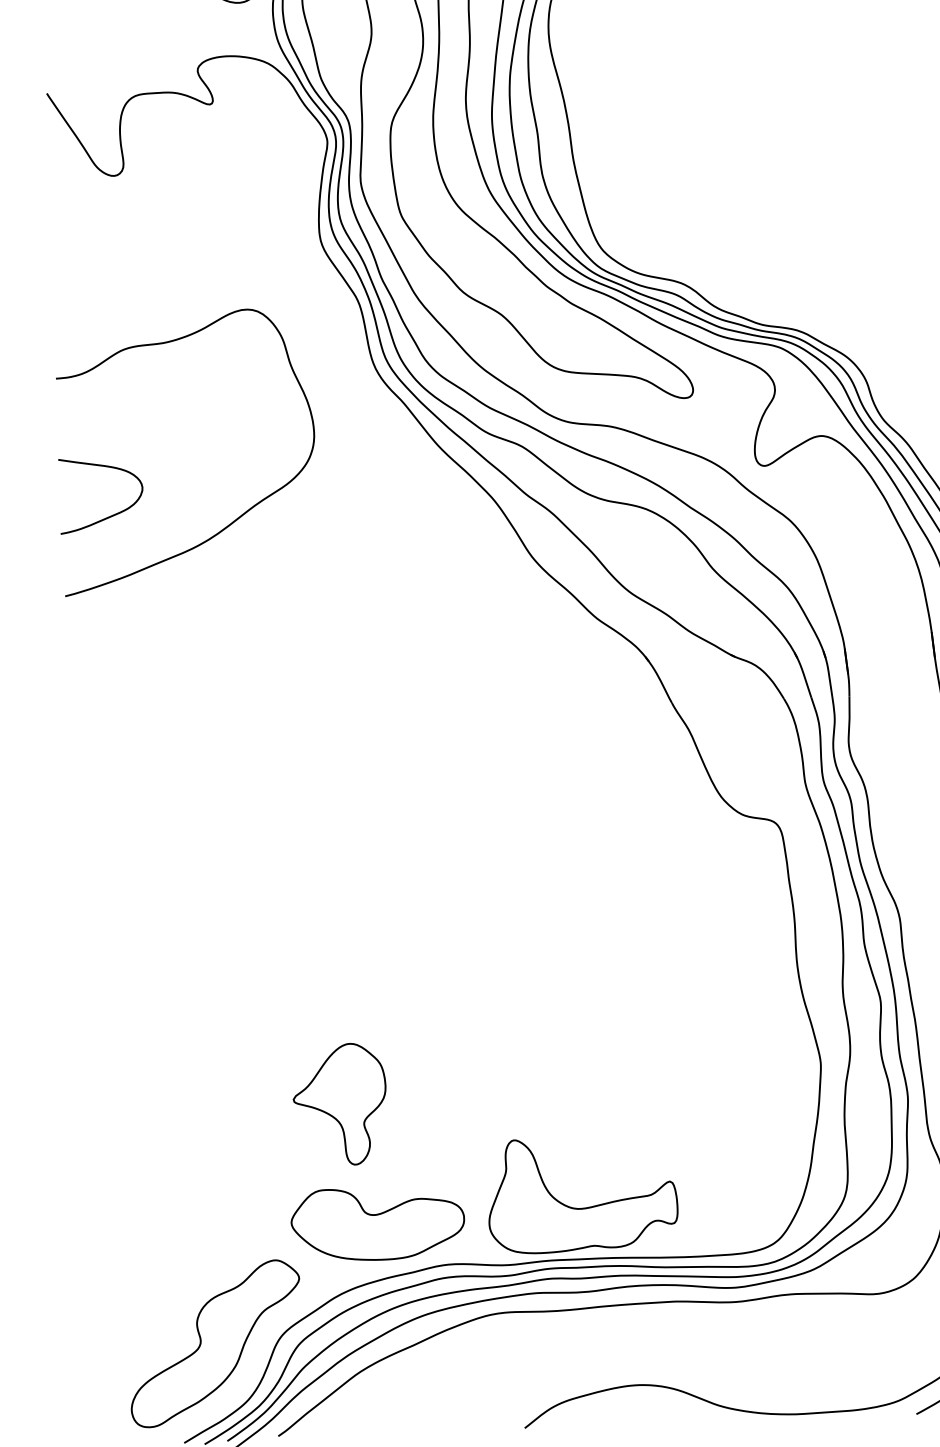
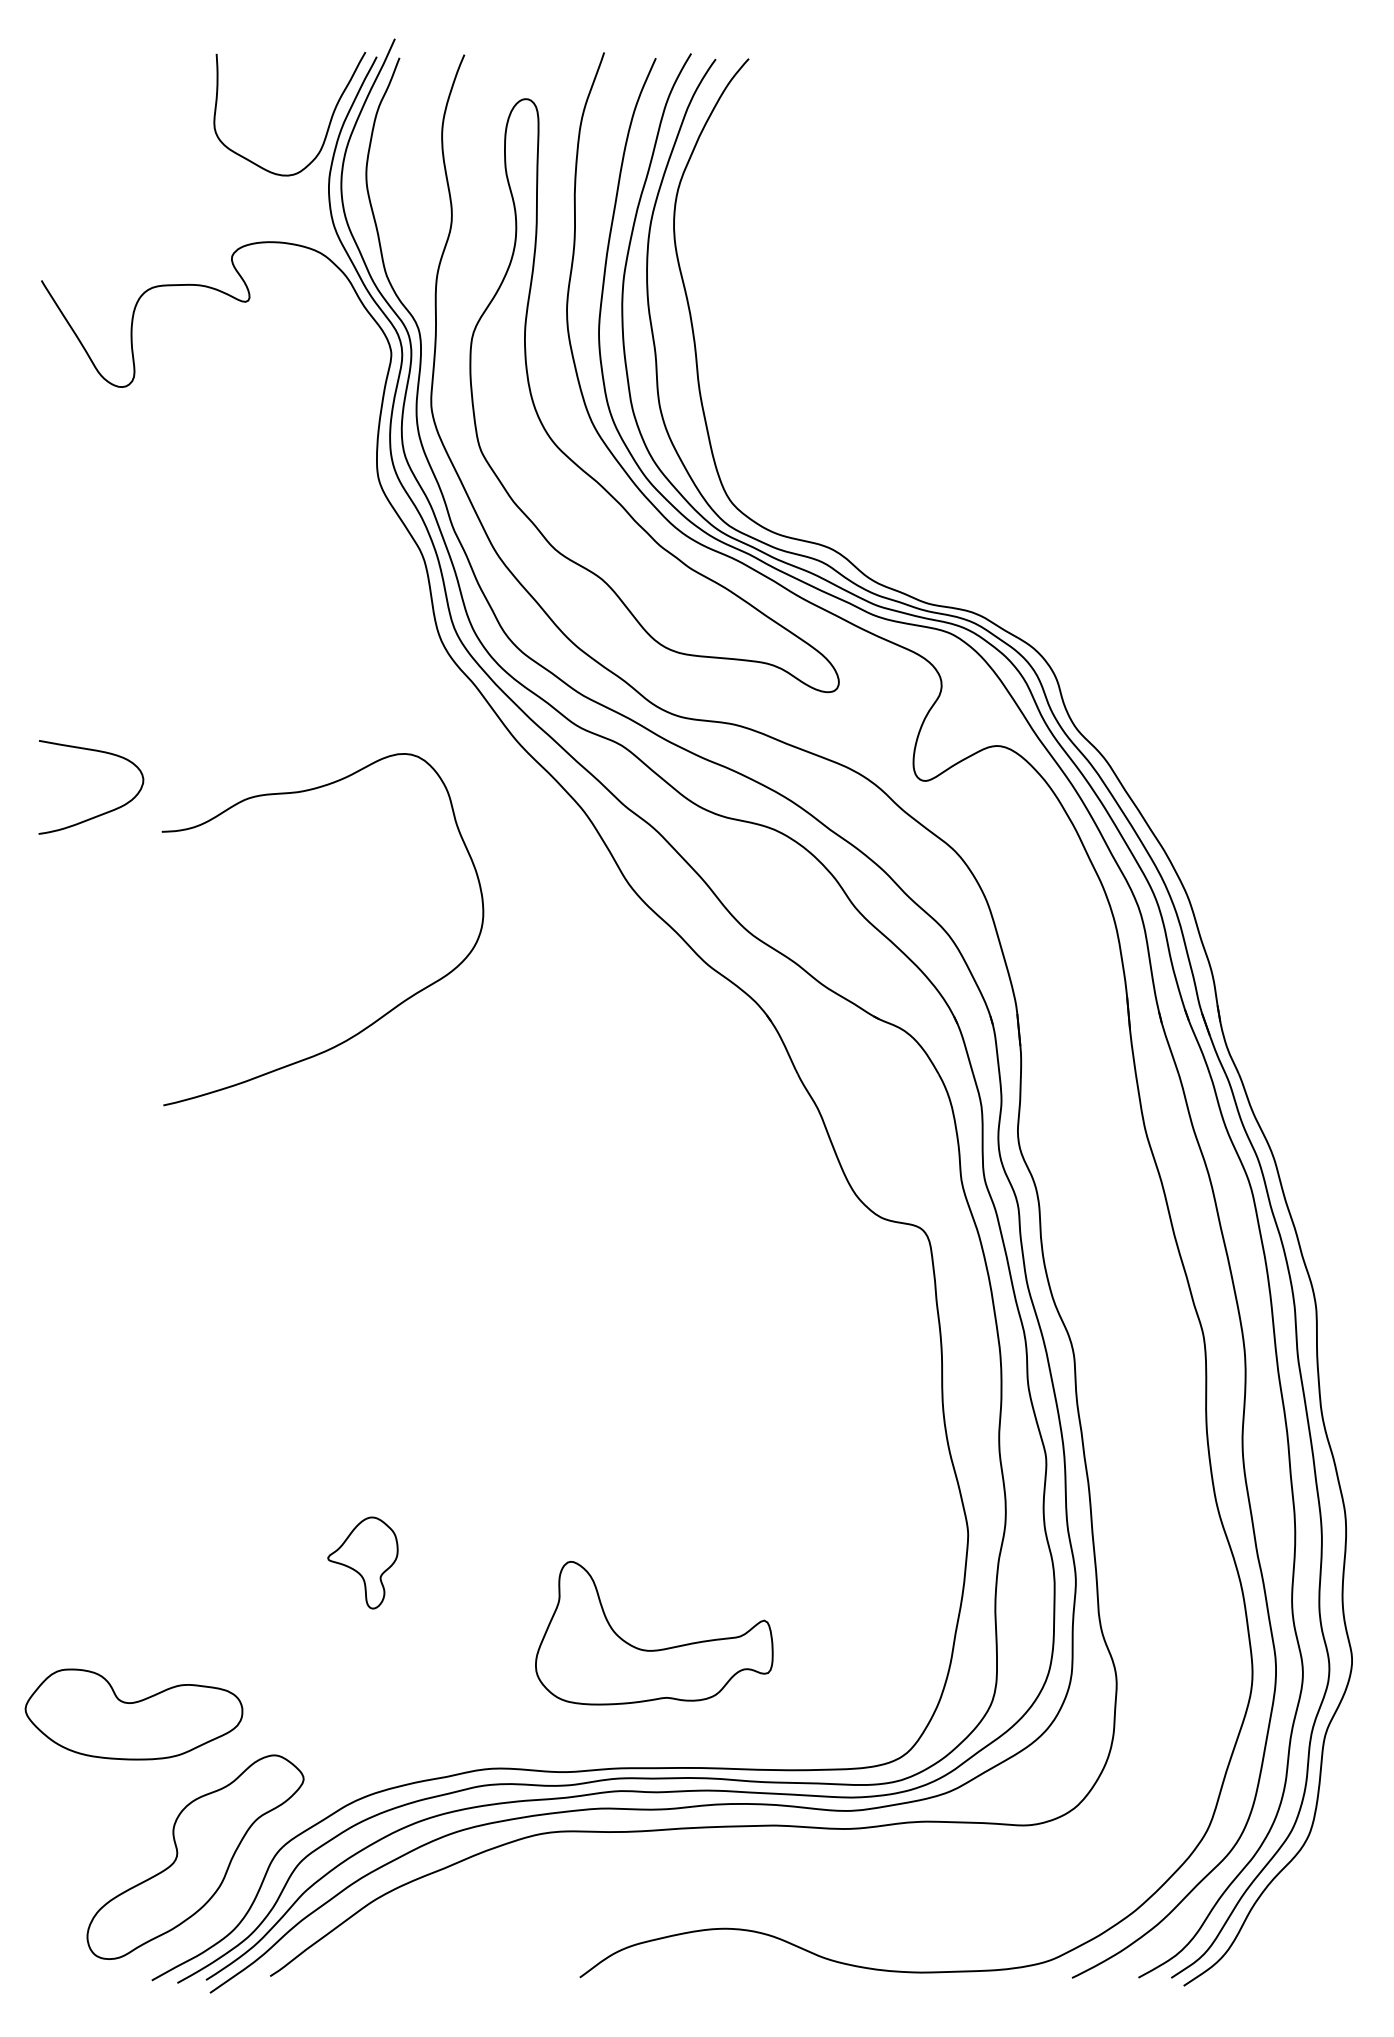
curve: (240, 515) -> (386, 1012), moved
part: (339, 1104) -> (362, 1562), size x0.6
part: (583, 1207) -> (654, 1649), moved
part: (377, 1224) -> (133, 1714), moved

